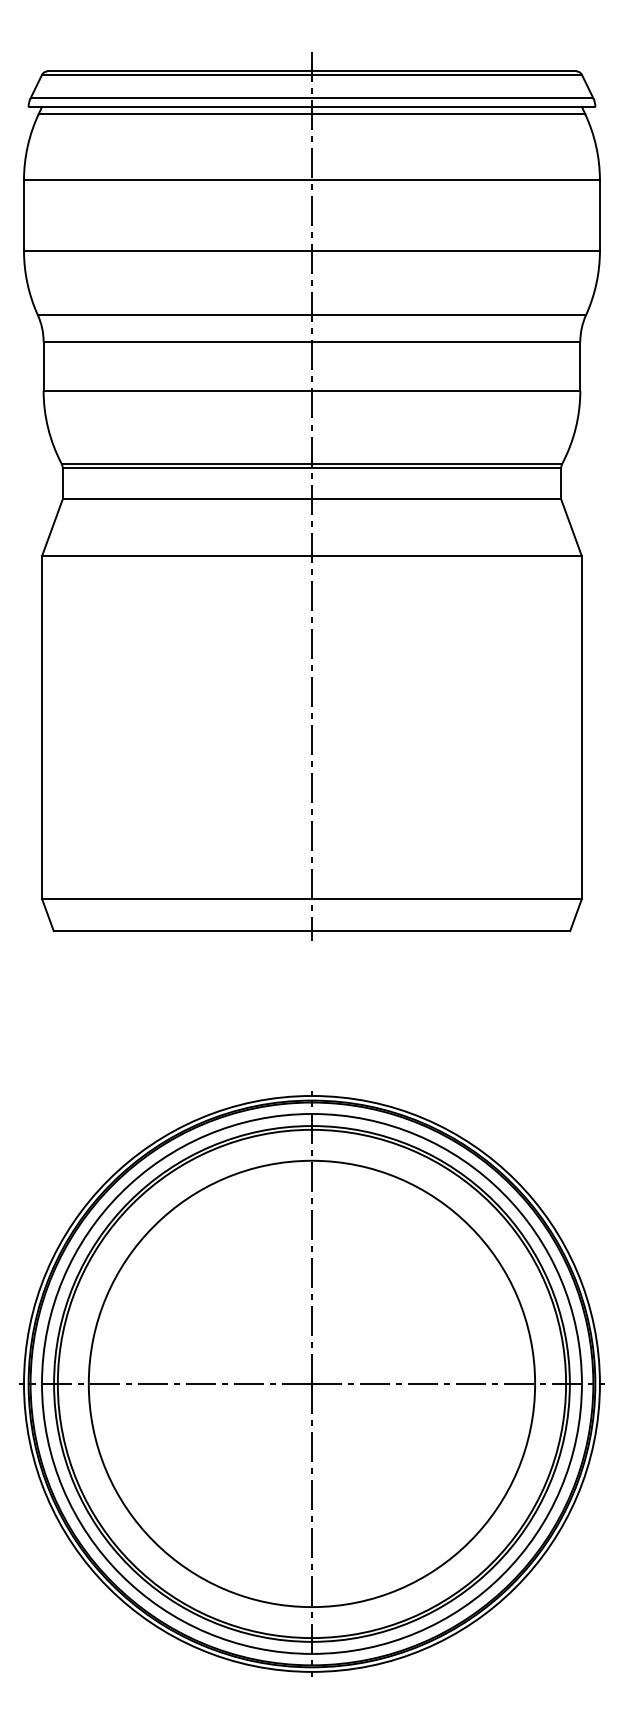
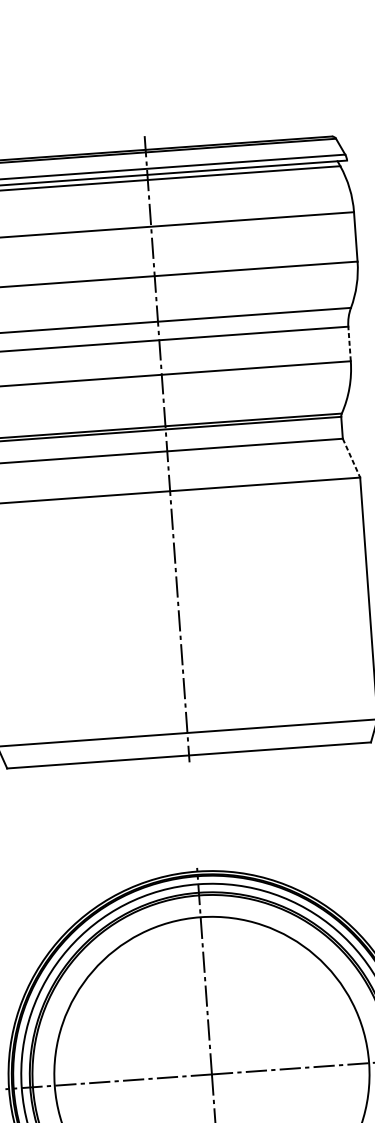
line: (580, 366) -> (349, 344), solid -> dashed
line: (571, 528) -> (351, 458), solid -> dashed

